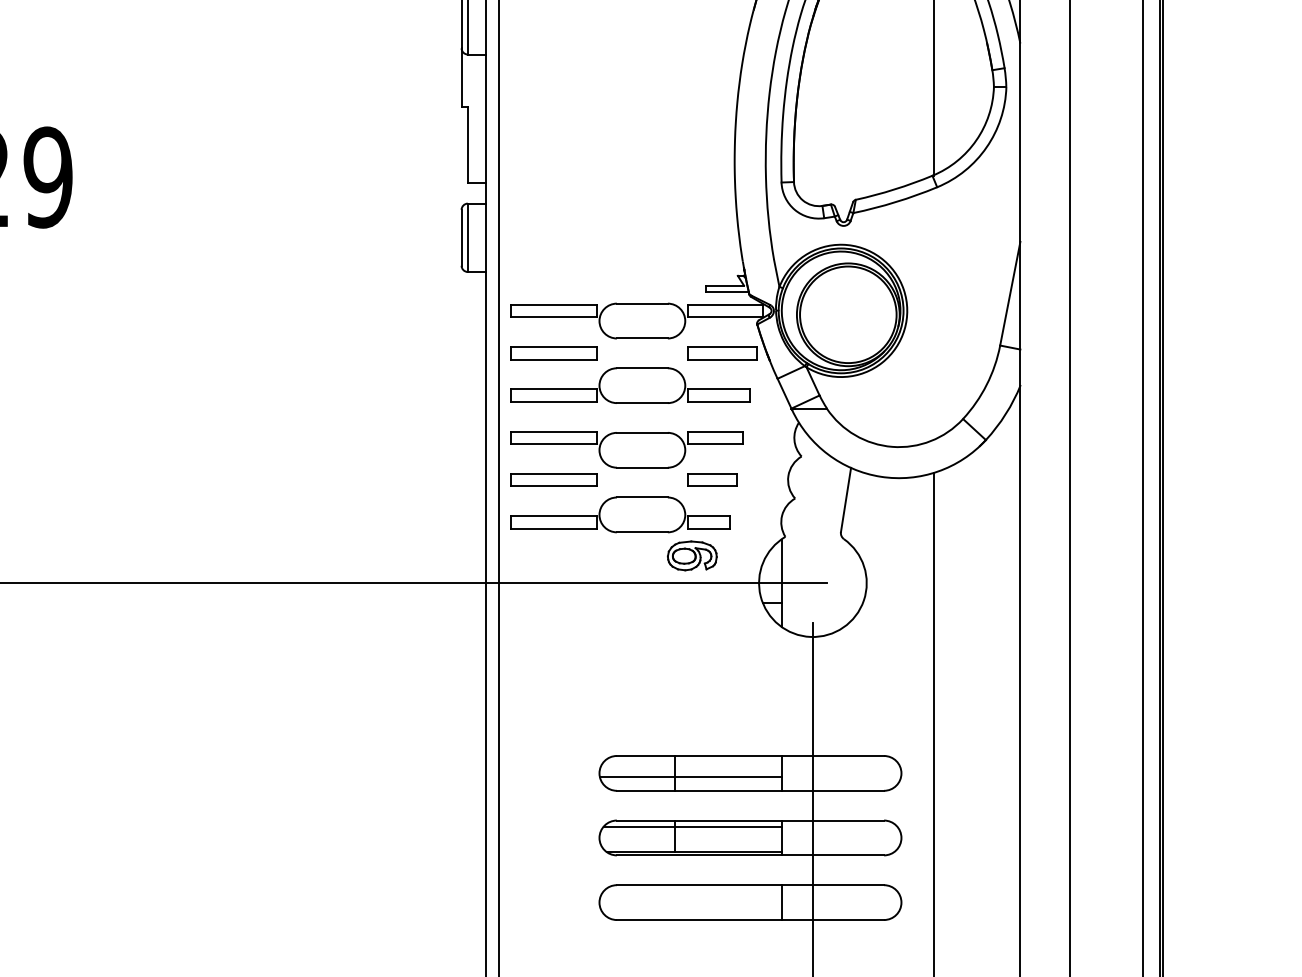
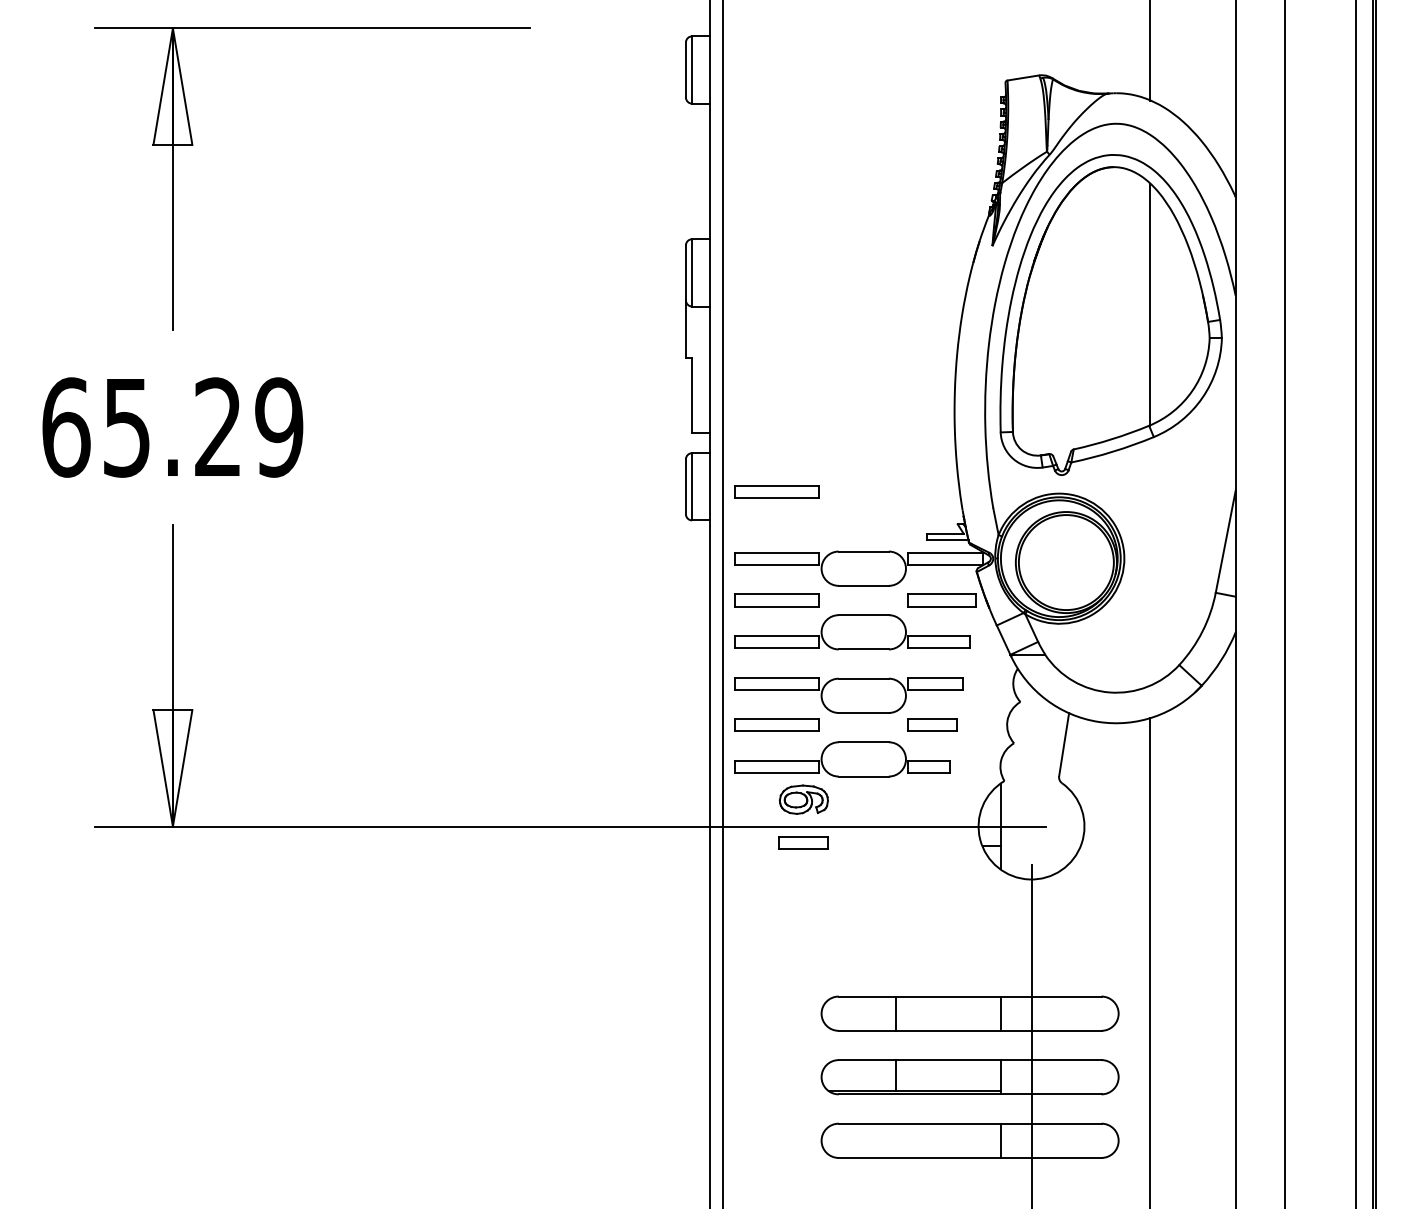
part: (553, 242) -> (776, 491), added
part: (691, 555) -> (803, 799), moved
part: (581, 599) -> (803, 842), added
line: (690, 777) -> (911, 1017), removed
line: (692, 827) -> (913, 1066), removed

